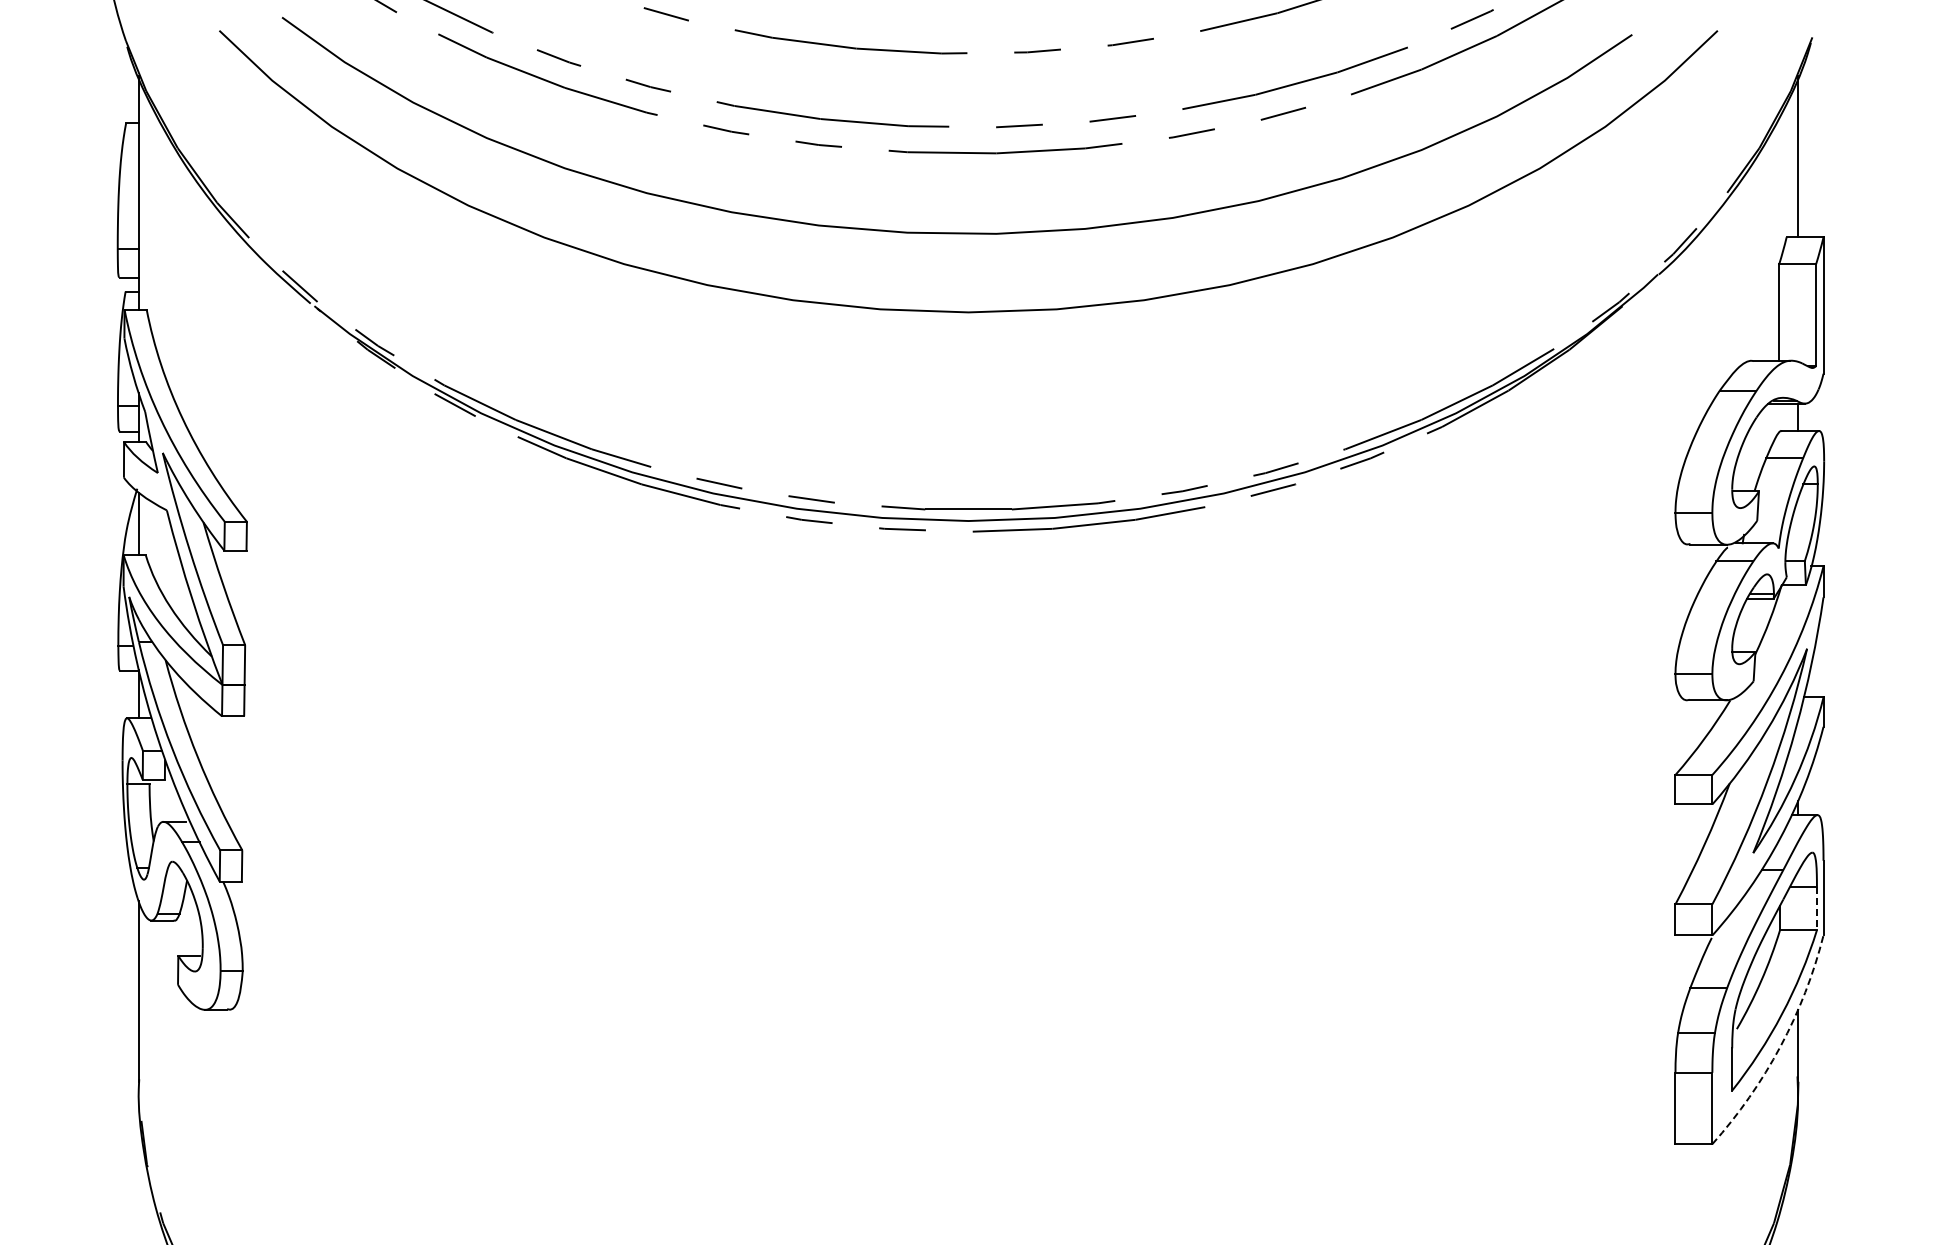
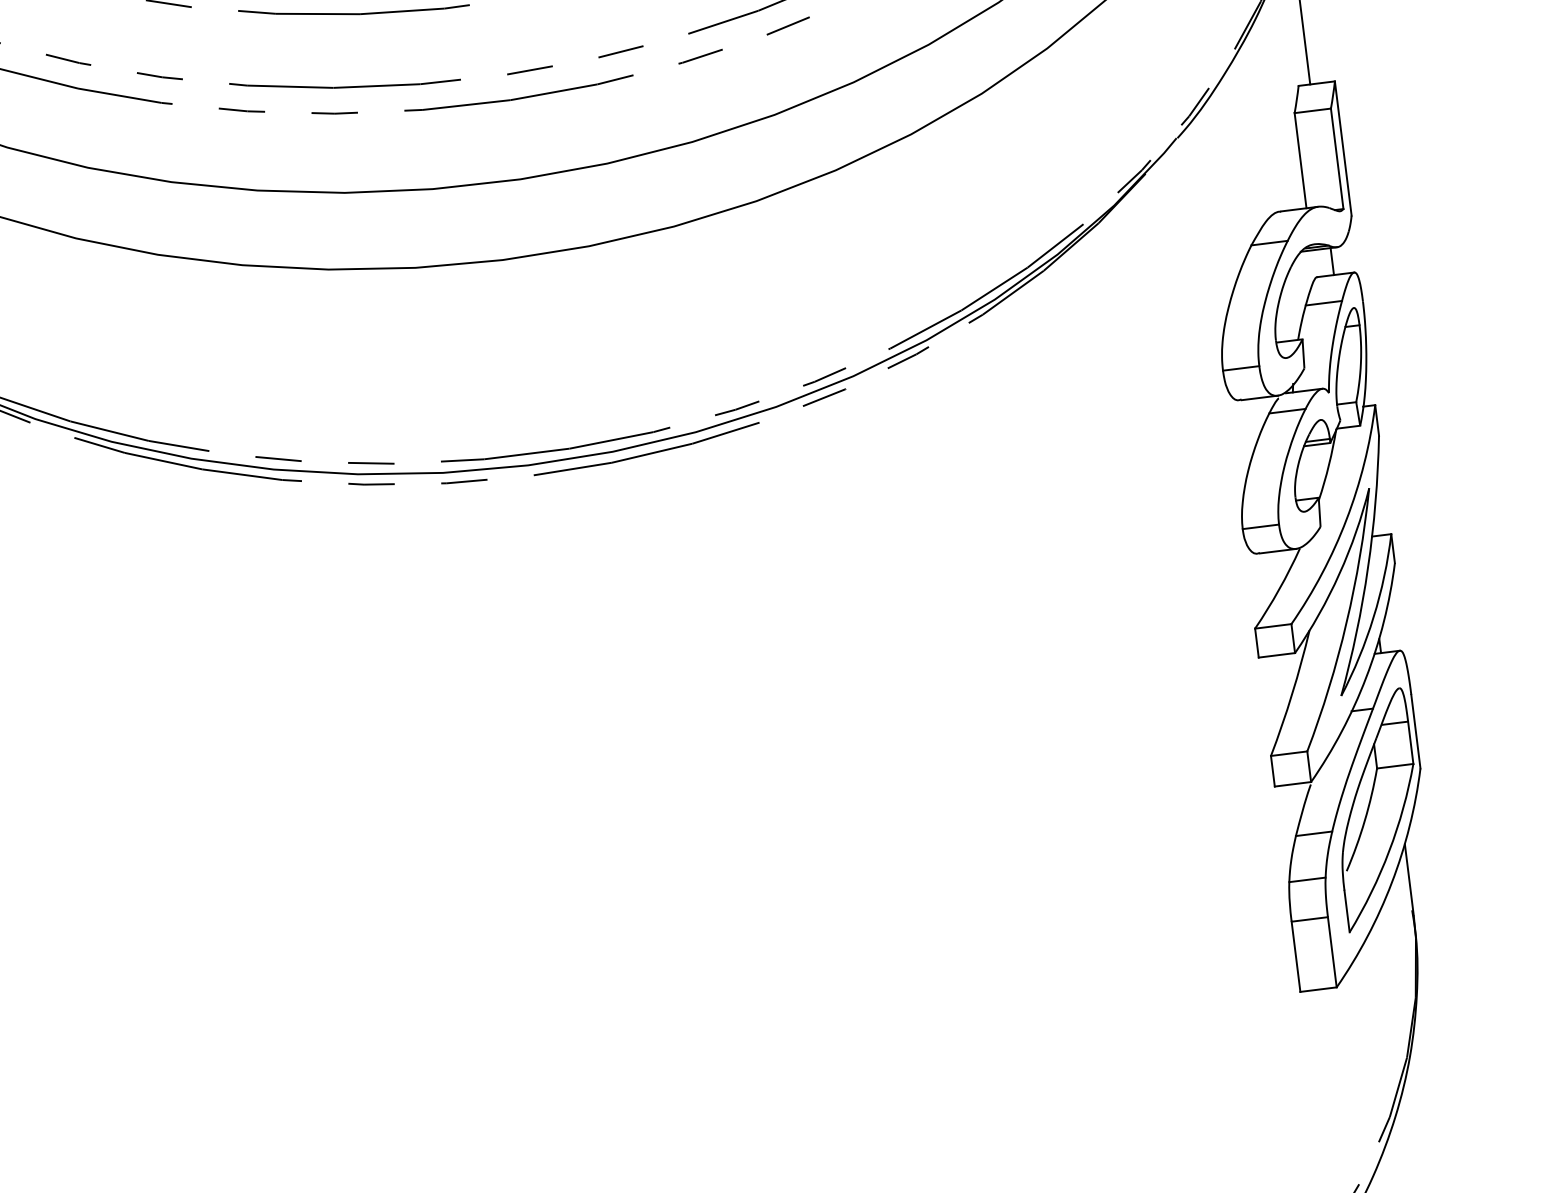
line: (1816, 908) -> (1410, 742), dashed -> solid
arc: (1780, 1046) -> (1391, 882), dashed -> solid

